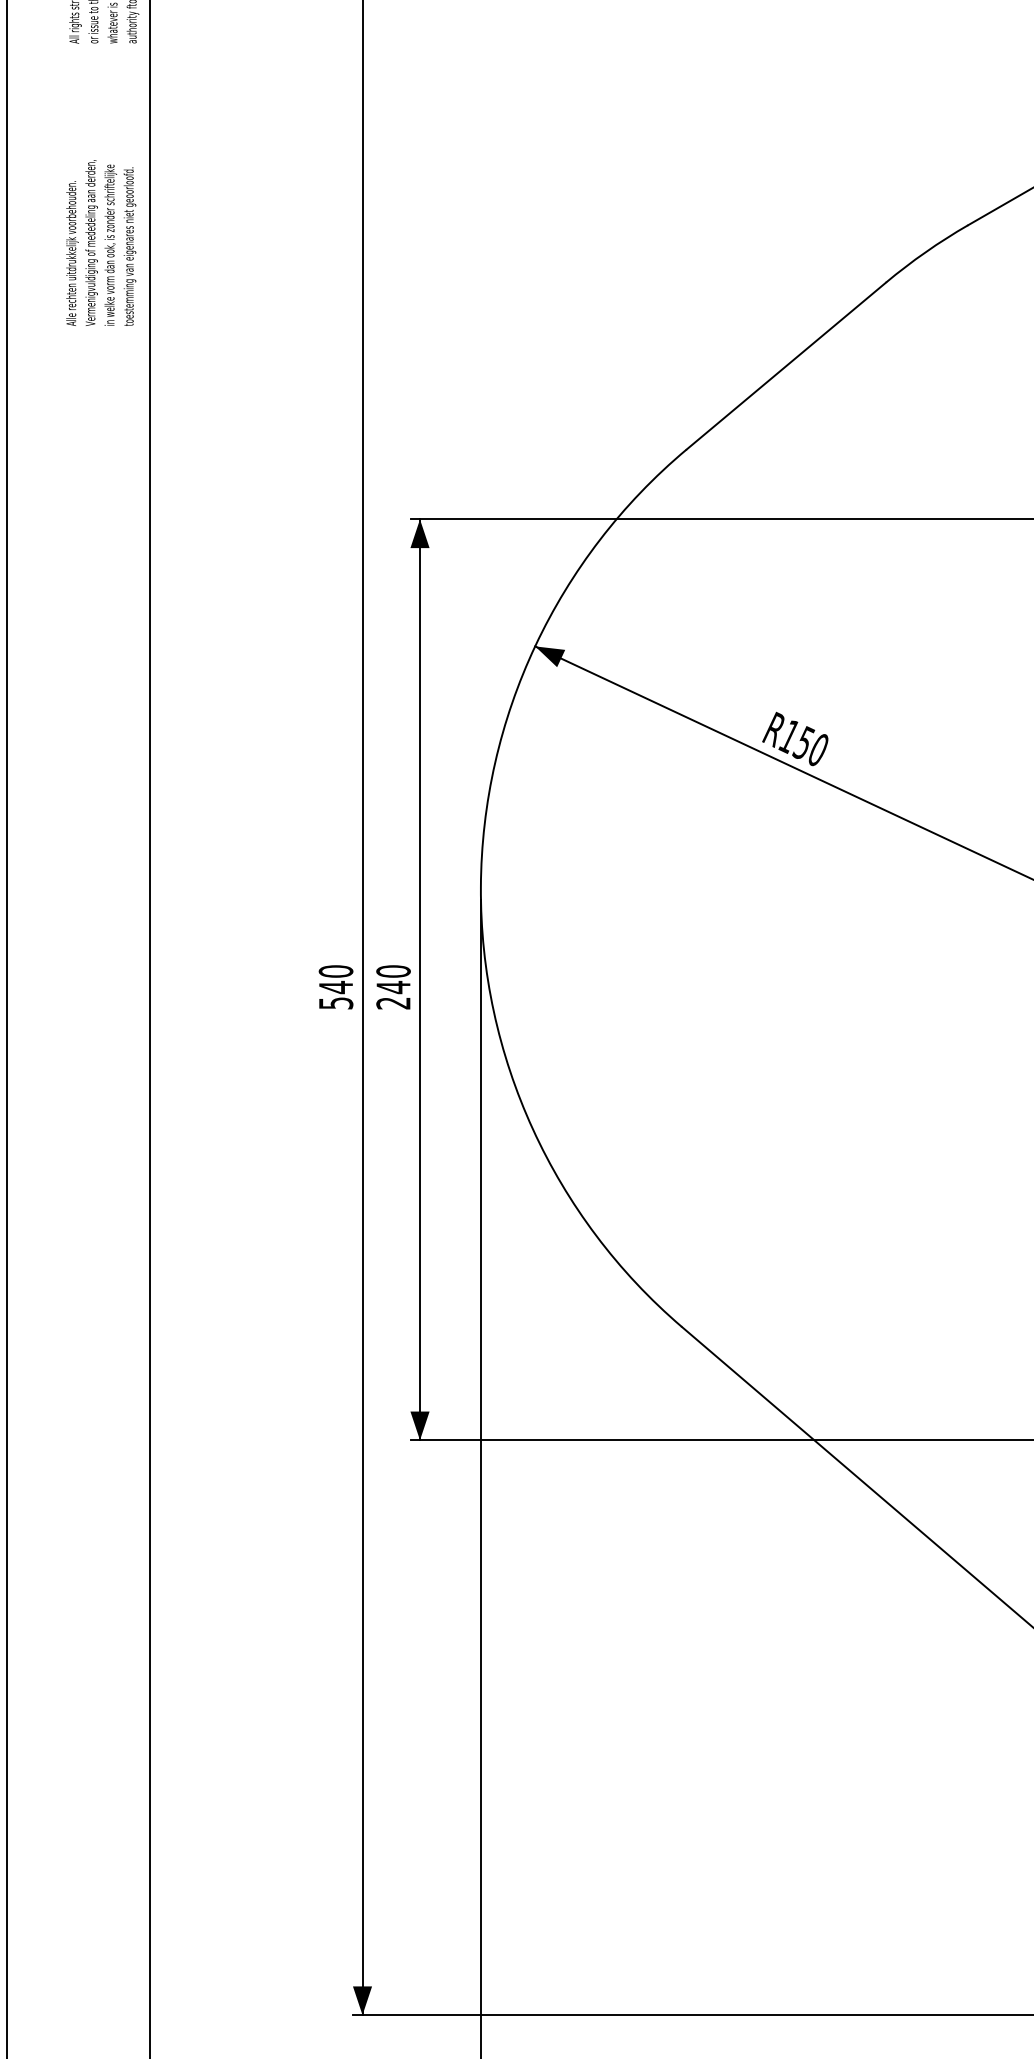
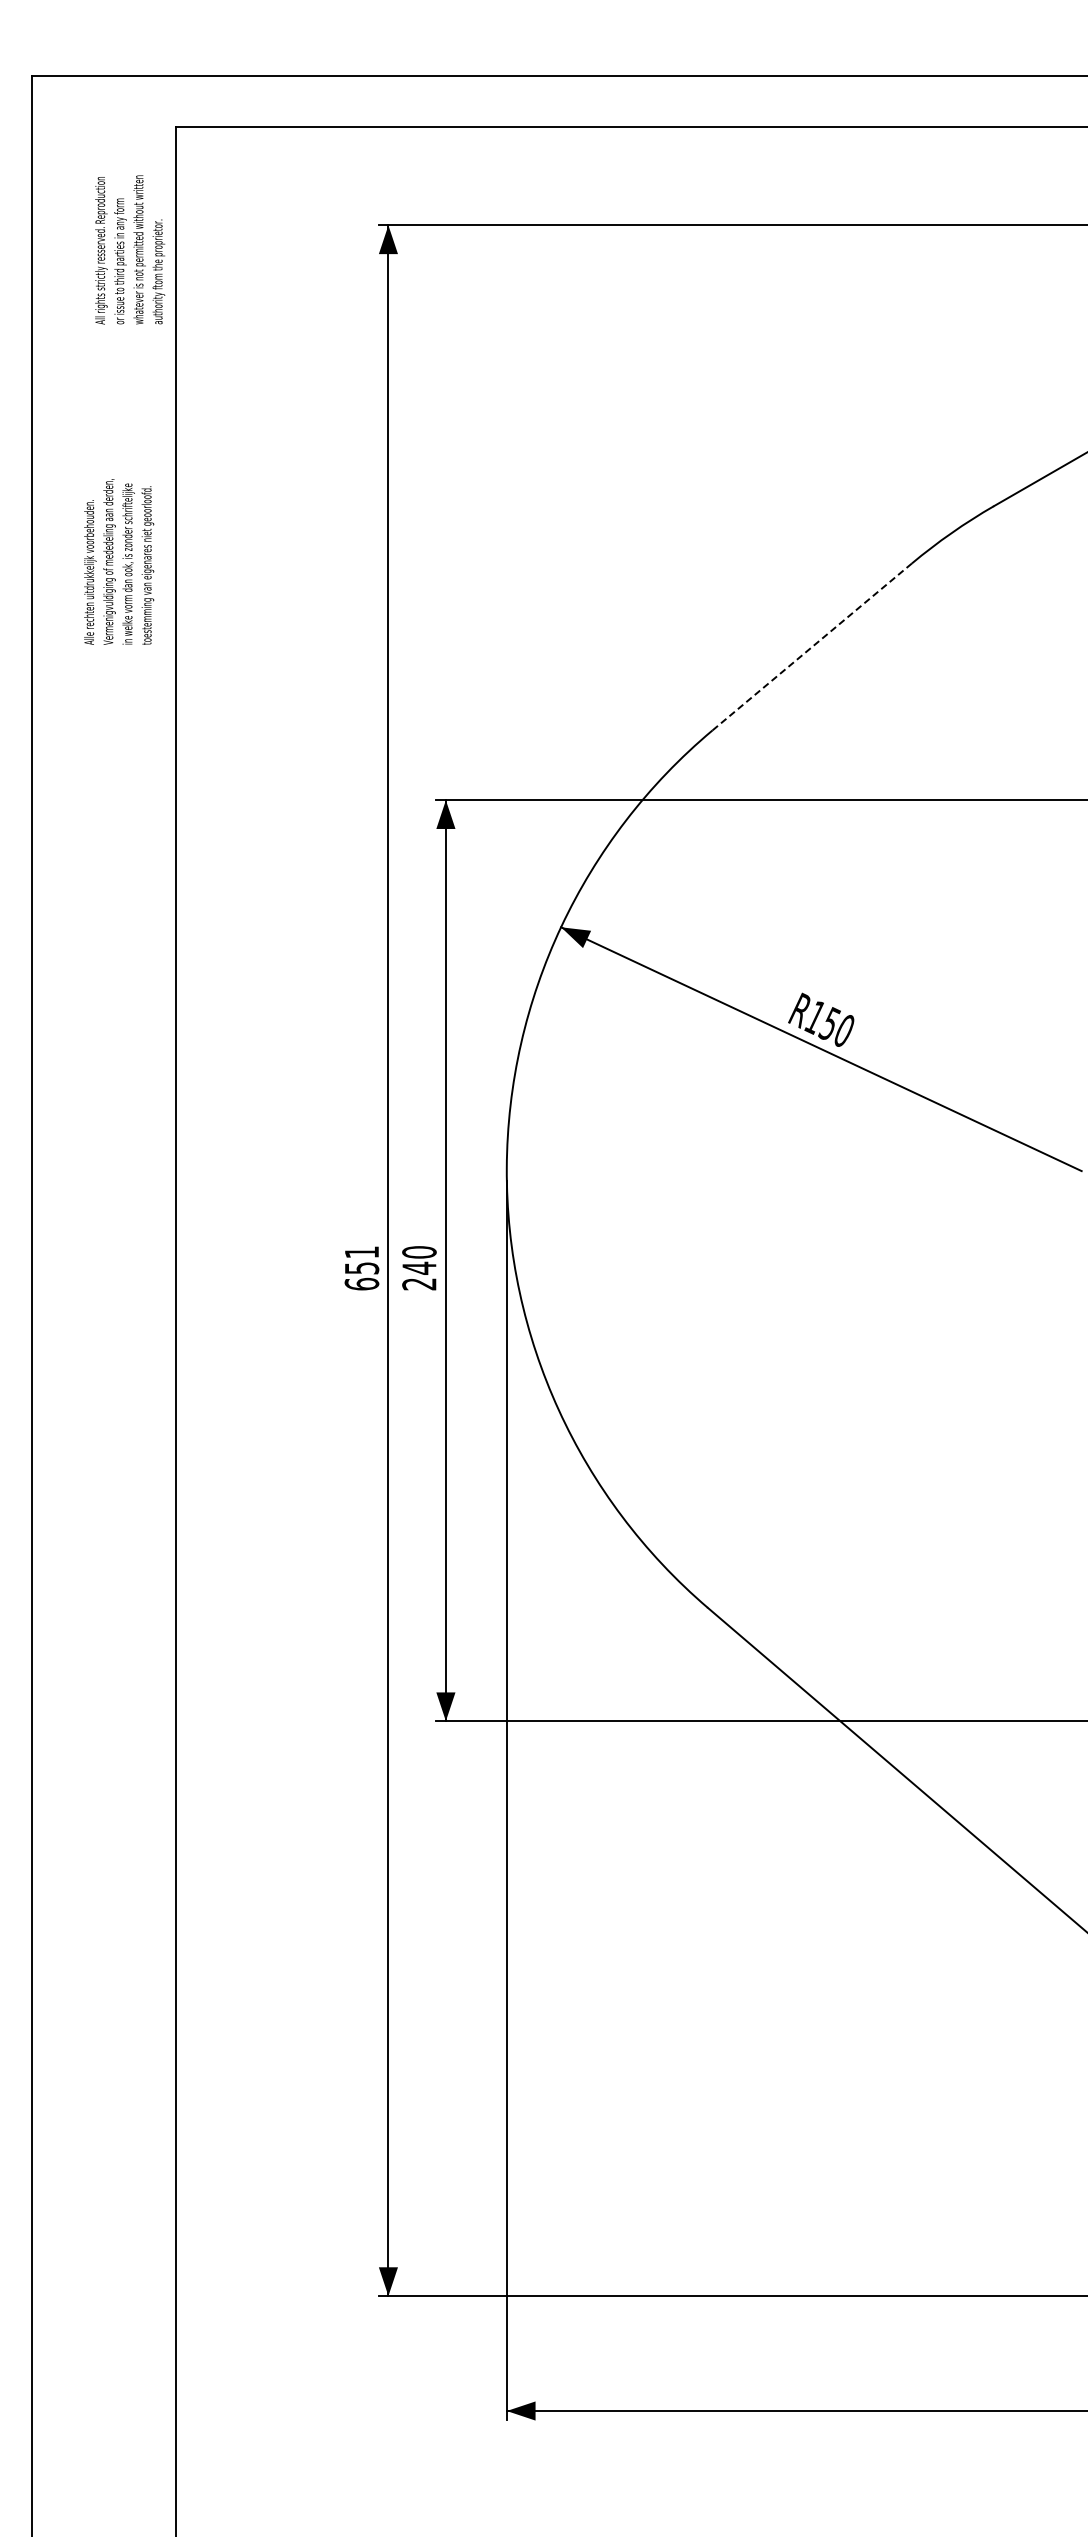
text: (101, 242) -> (119, 561), moved
line: (786, 365) -> (812, 646), solid -> dashed
text: (335, 987) -> (361, 1268), 540 -> 651

